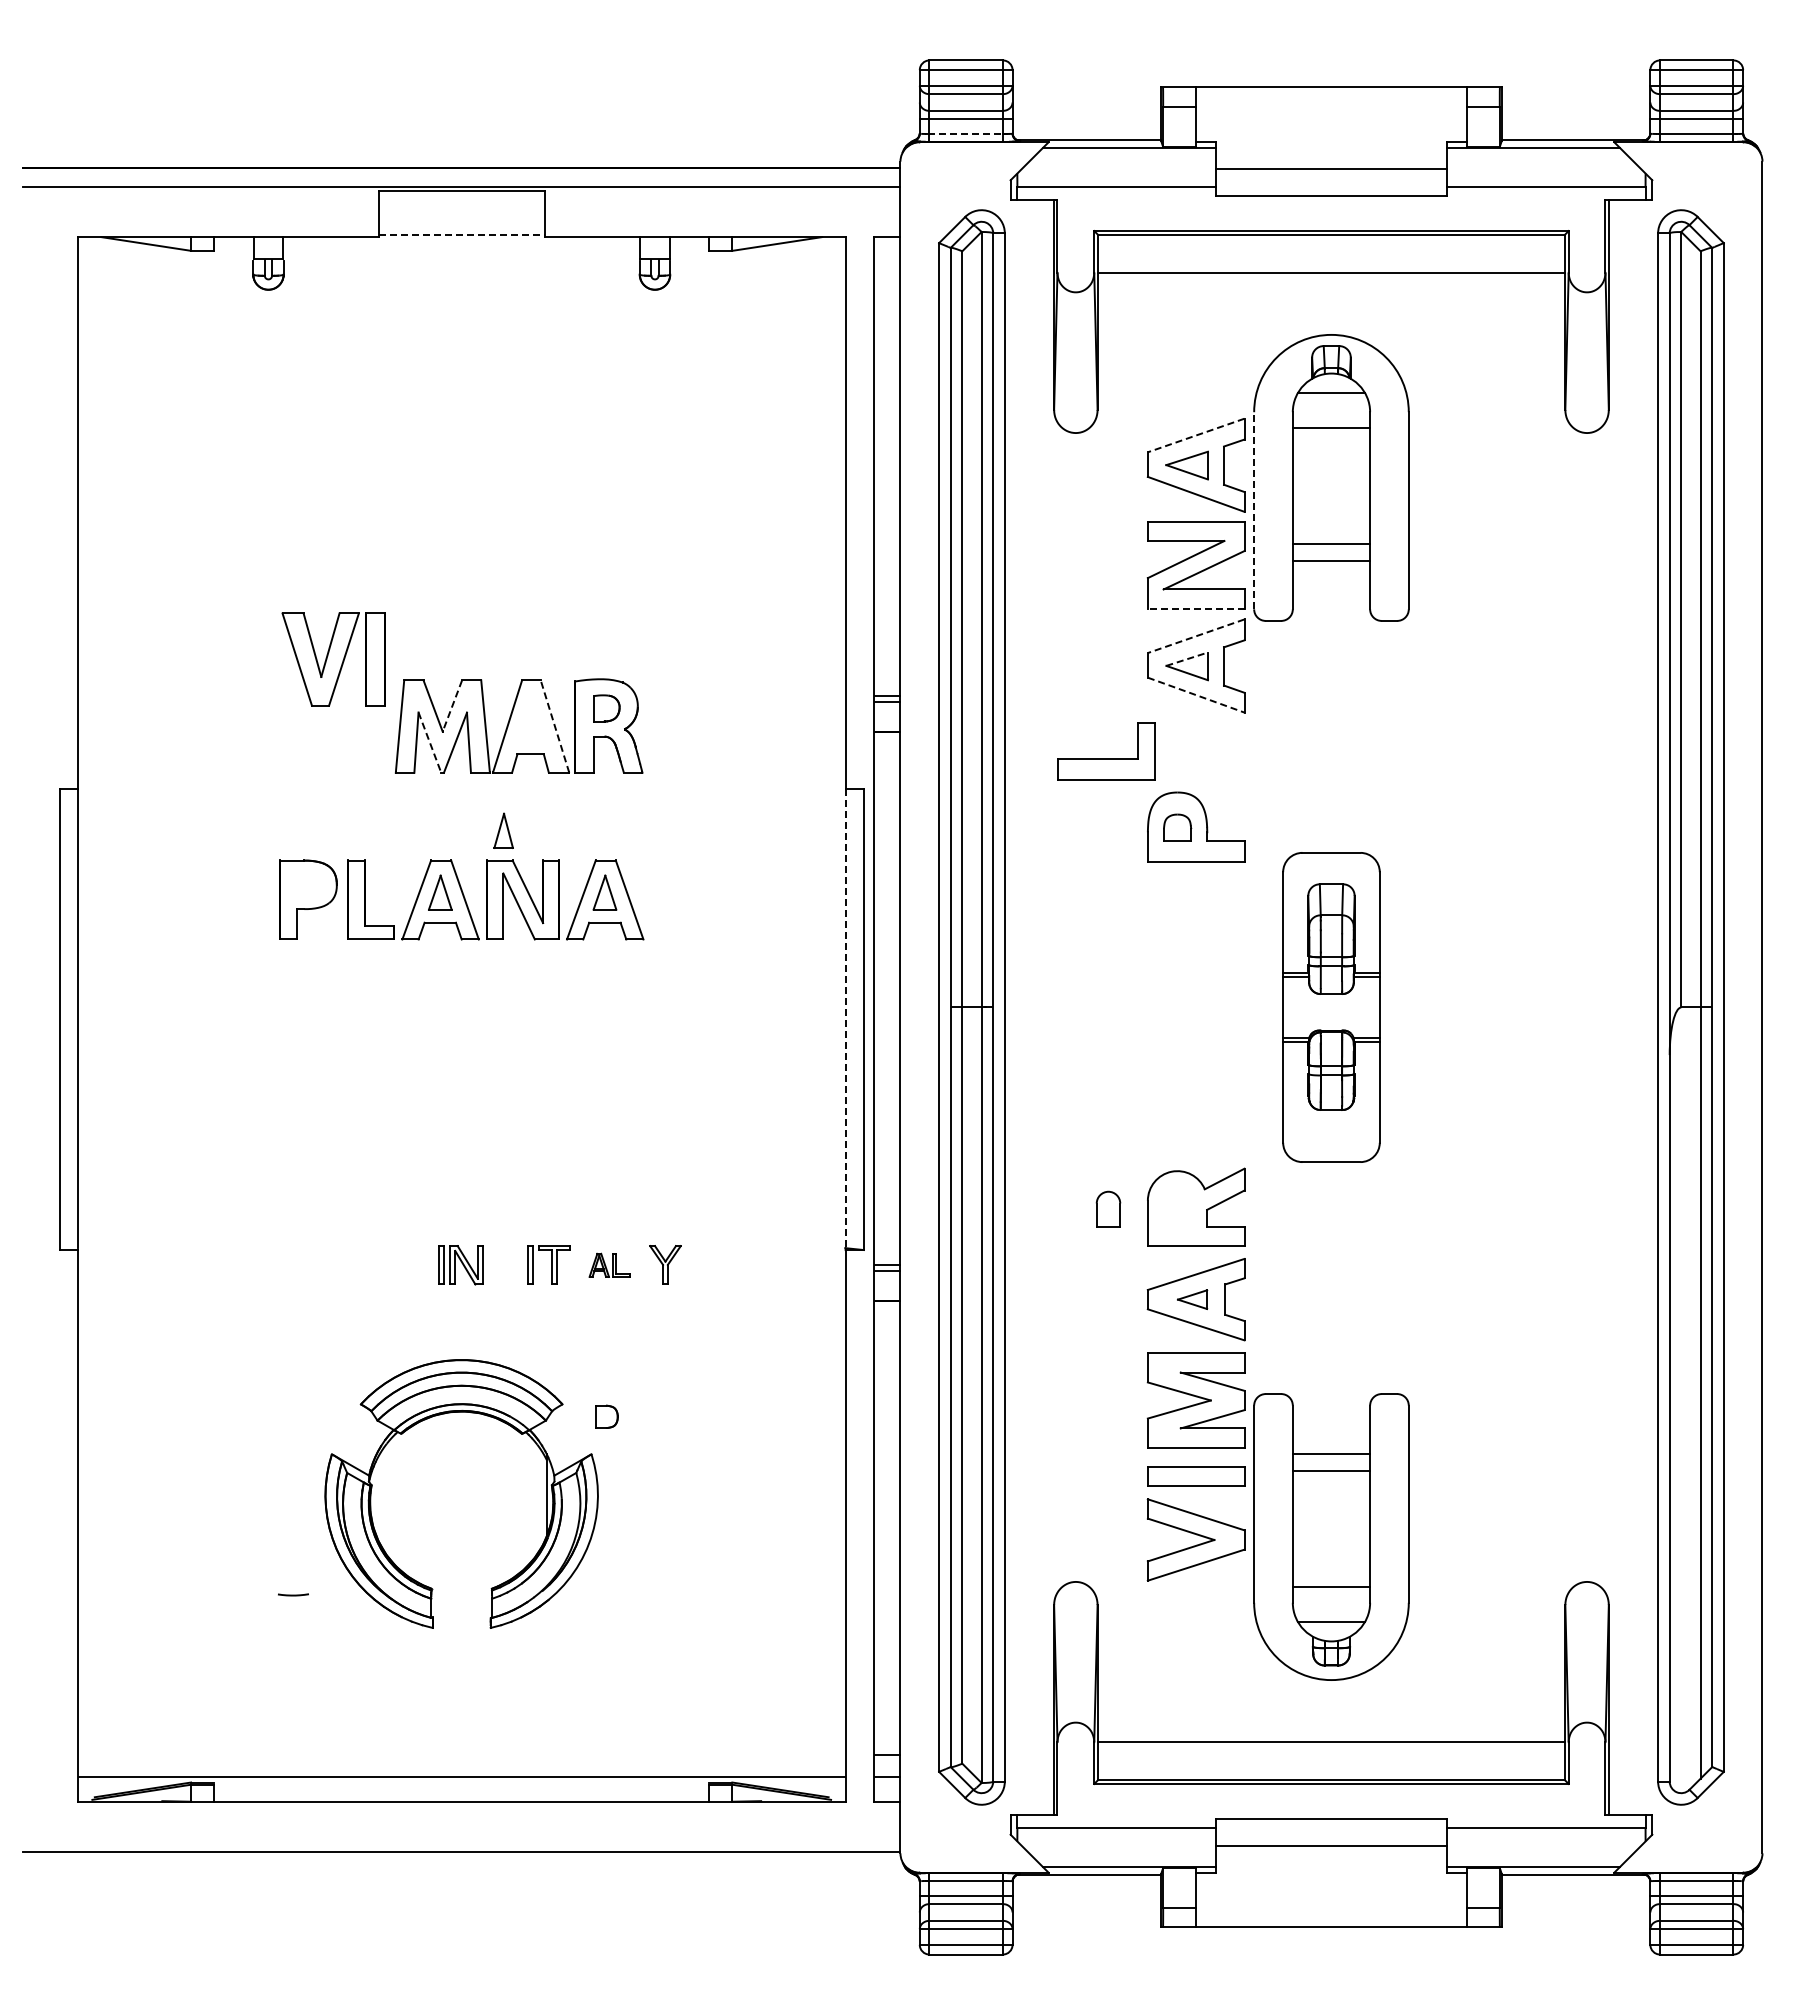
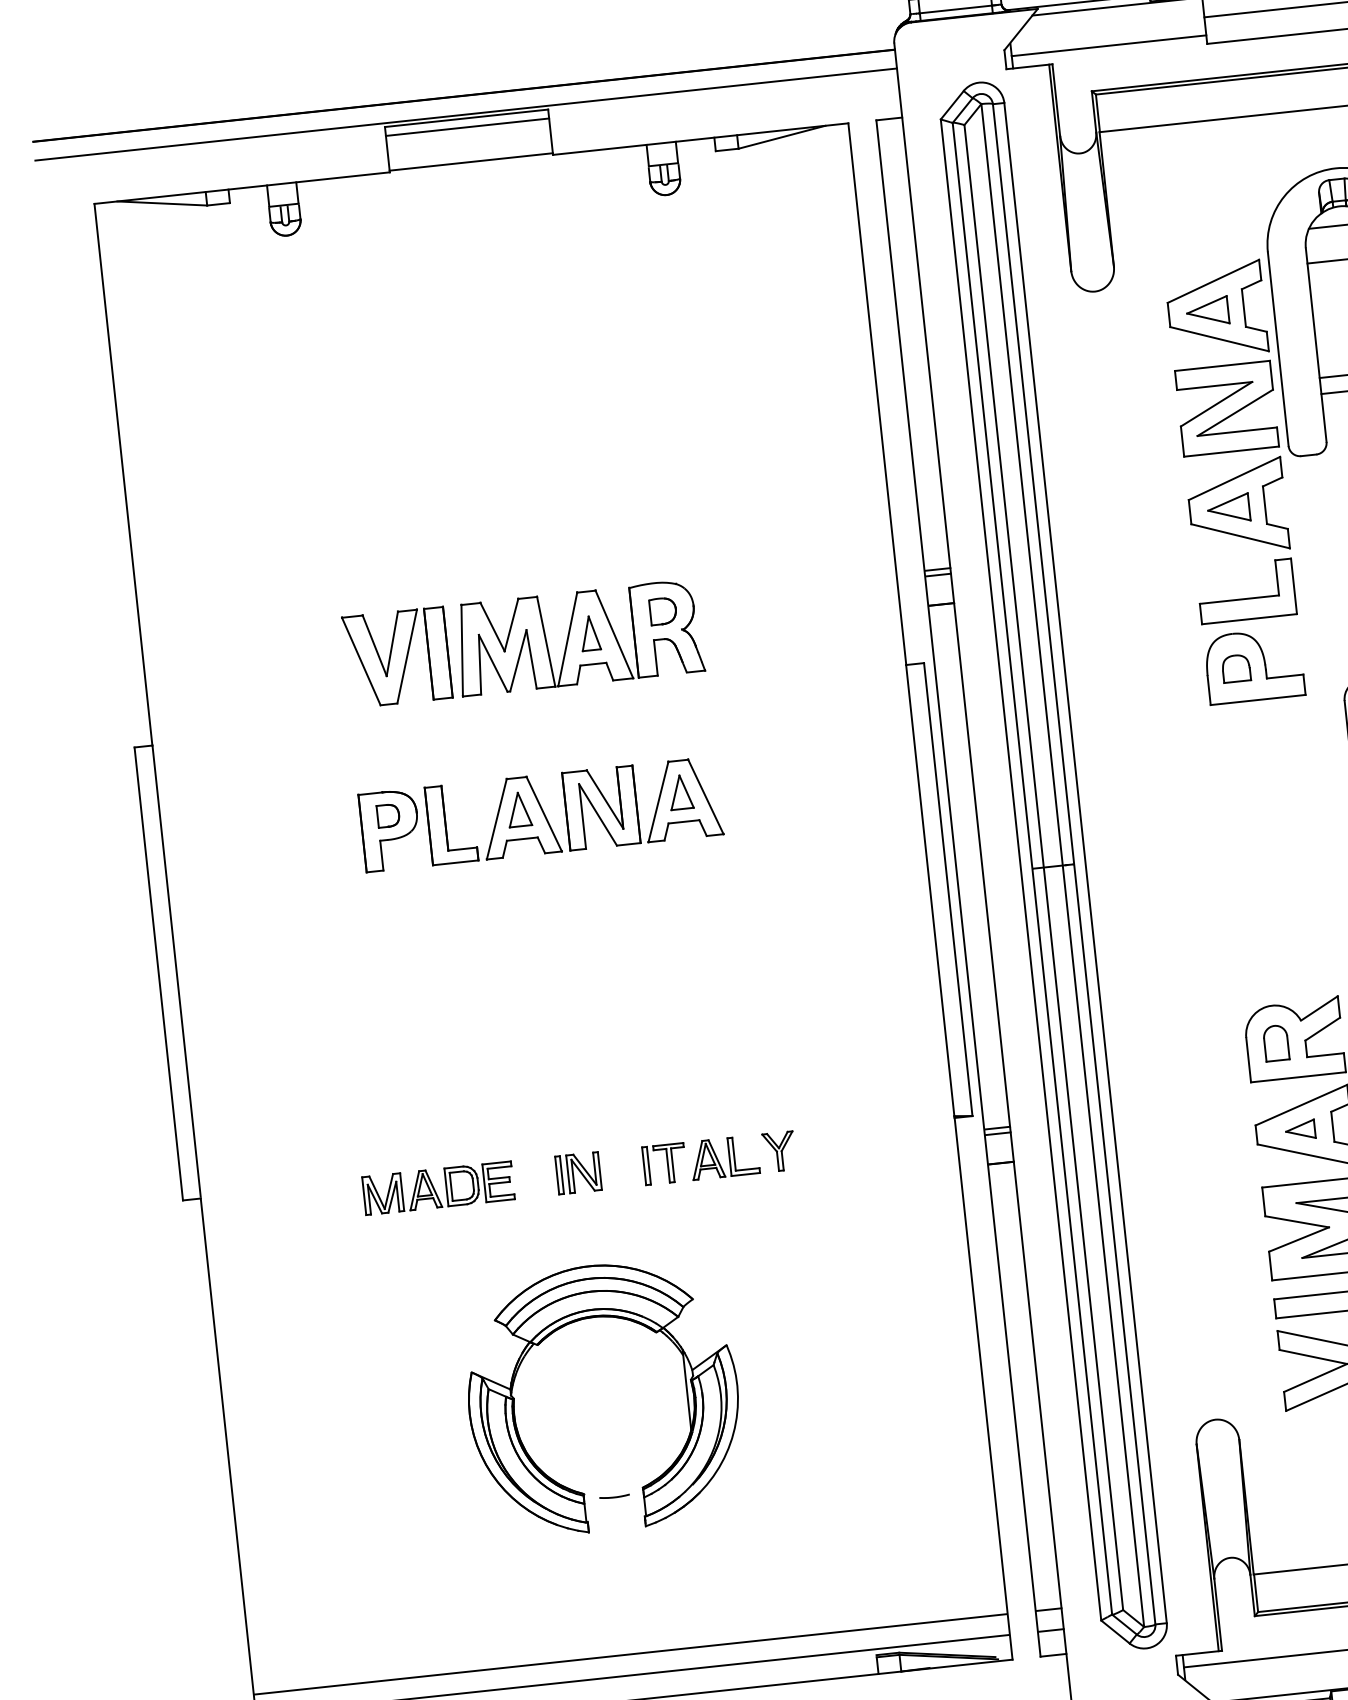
line: (966, 134) -> (956, 9), dashed -> solid
line: (461, 200) -> (467, 127), added
line: (462, 235) -> (472, 161), dashed -> solid
line: (1195, 435) -> (1212, 281), dashed -> solid
line: (1254, 510) -> (1278, 348), dashed -> solid
line: (1195, 608) -> (1230, 451), dashed -> solid
line: (1195, 636) -> (1233, 478), dashed -> solid
part: (333, 659) -> (396, 657), moved
line: (1187, 659) -> (1228, 502), dashed -> solid
line: (1196, 695) -> (1241, 536), dashed -> solid
line: (452, 706) -> (511, 625), dashed -> solid
line: (554, 726) -> (613, 634), dashed -> solid
line: (430, 743) -> (493, 664), dashed -> solid
part: (1106, 758) -> (1247, 598), moved
part: (503, 830) -> (589, 633), moved
line: (845, 1018) -> (930, 890), dashed -> solid
part: (1108, 1208) -> (1276, 1042), moved
part: (318, 1265) -> (438, 1188), added
part: (609, 1265) -> (724, 1157), size x1.67
part: (606, 1416) -> (387, 815), moved
line: (293, 1594) -> (614, 1496), moved
line: (461, 1755) -> (630, 1654), added

